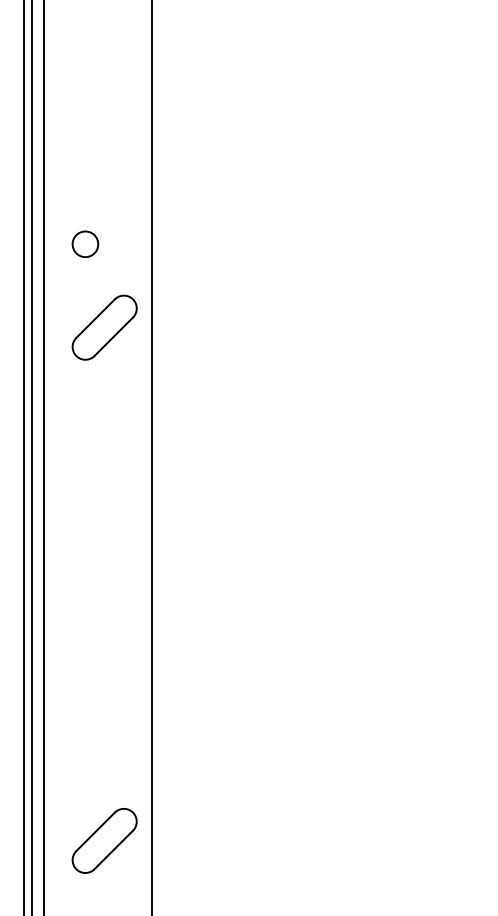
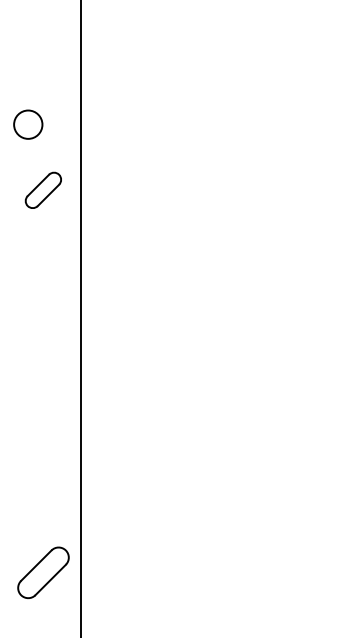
circle: (85, 243) -> (28, 123), size x1.4
part: (104, 327) -> (43, 190), size x0.7
part: (104, 840) -> (43, 572), moved

